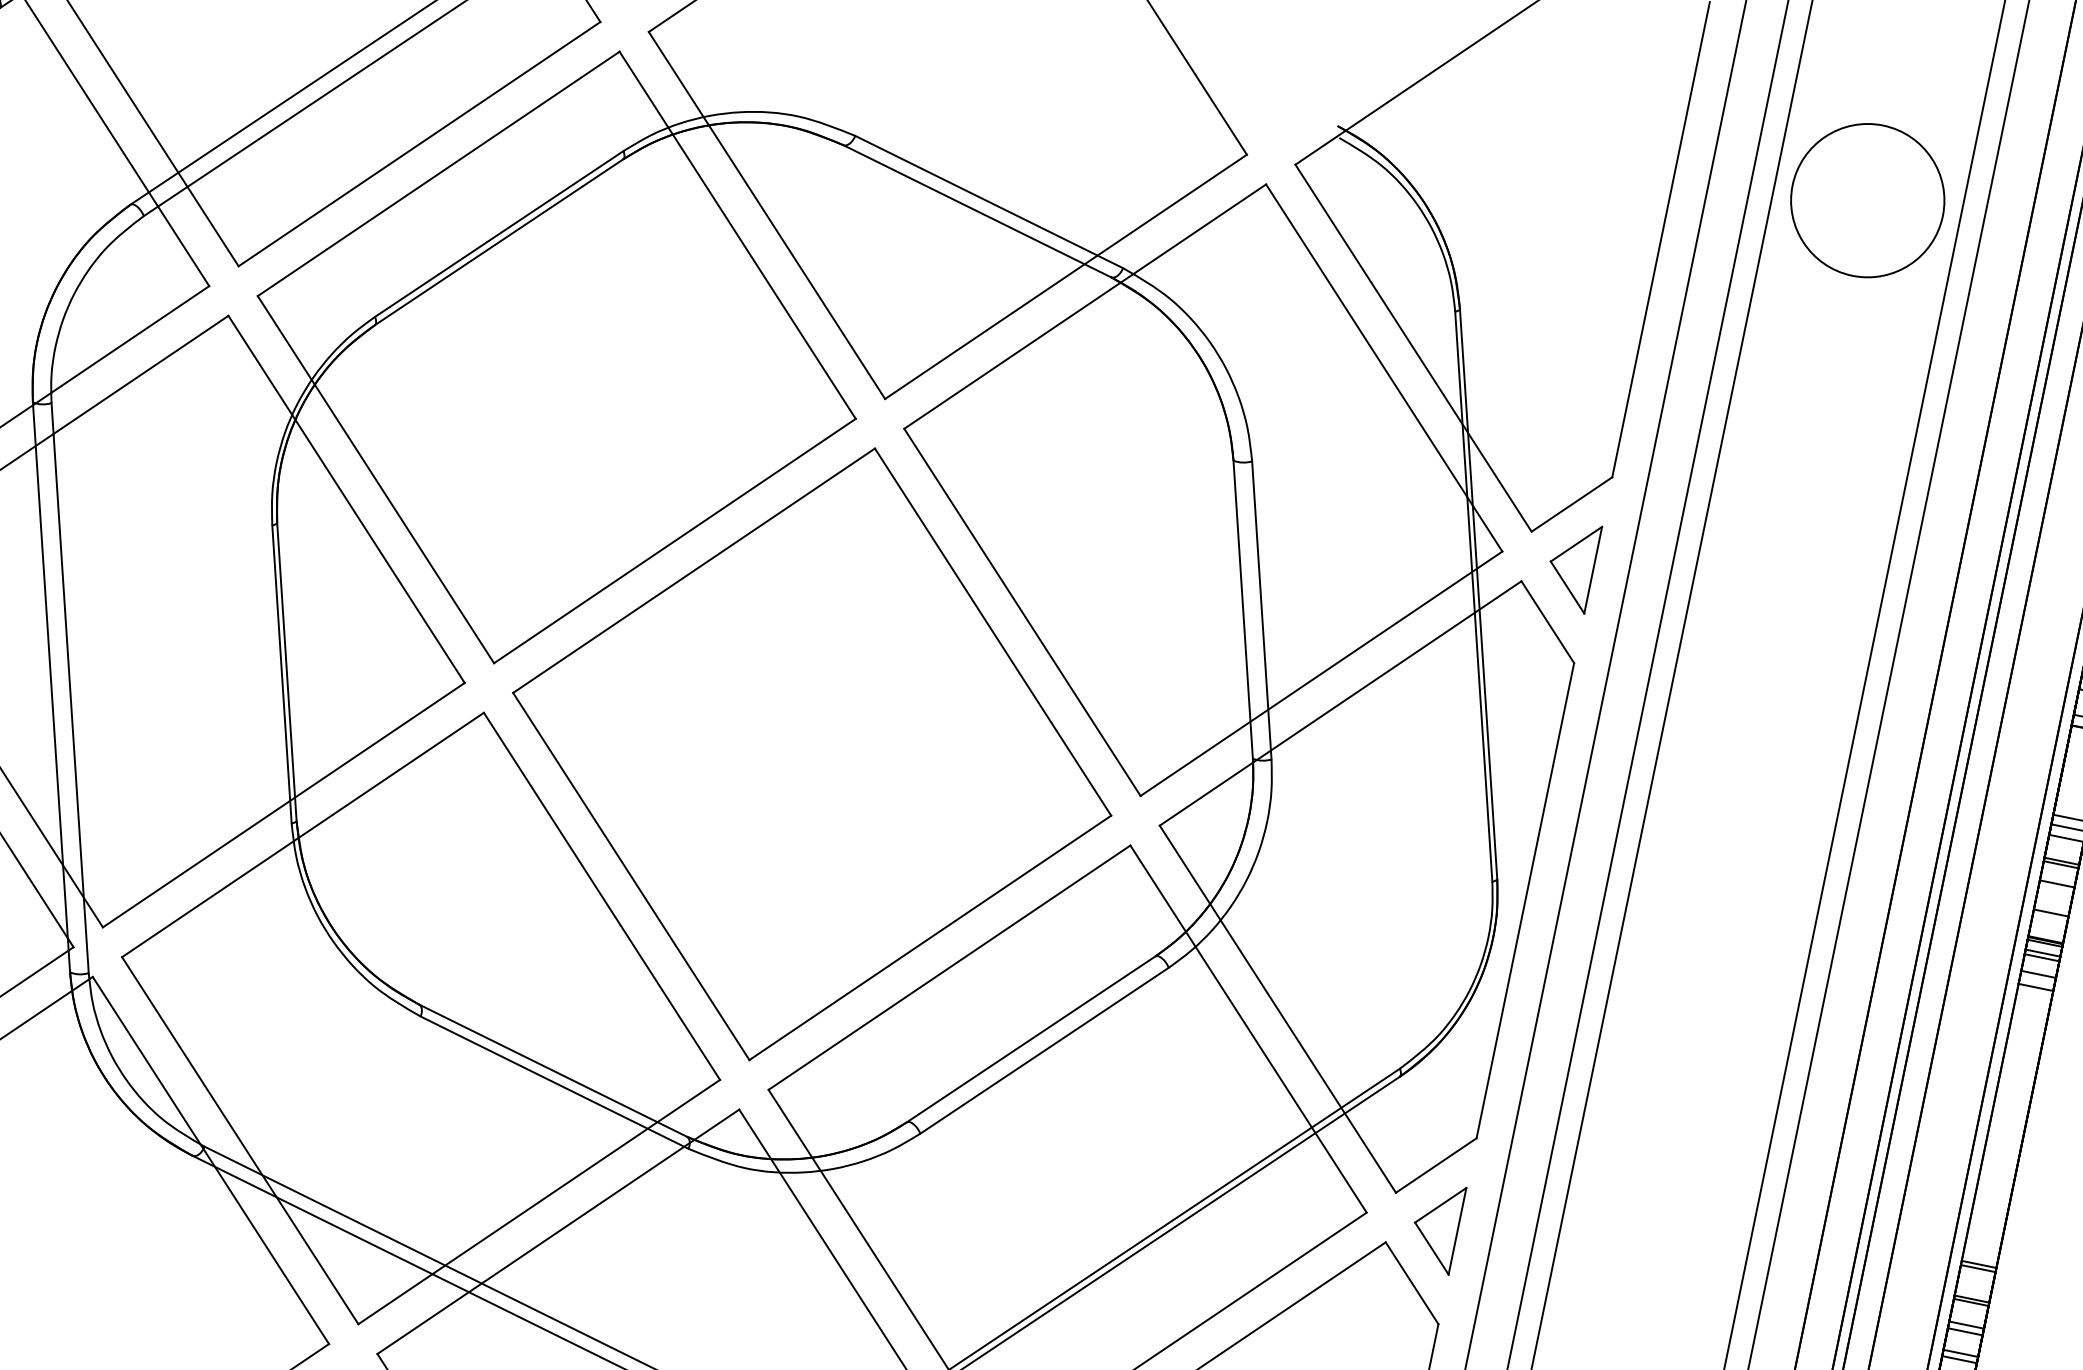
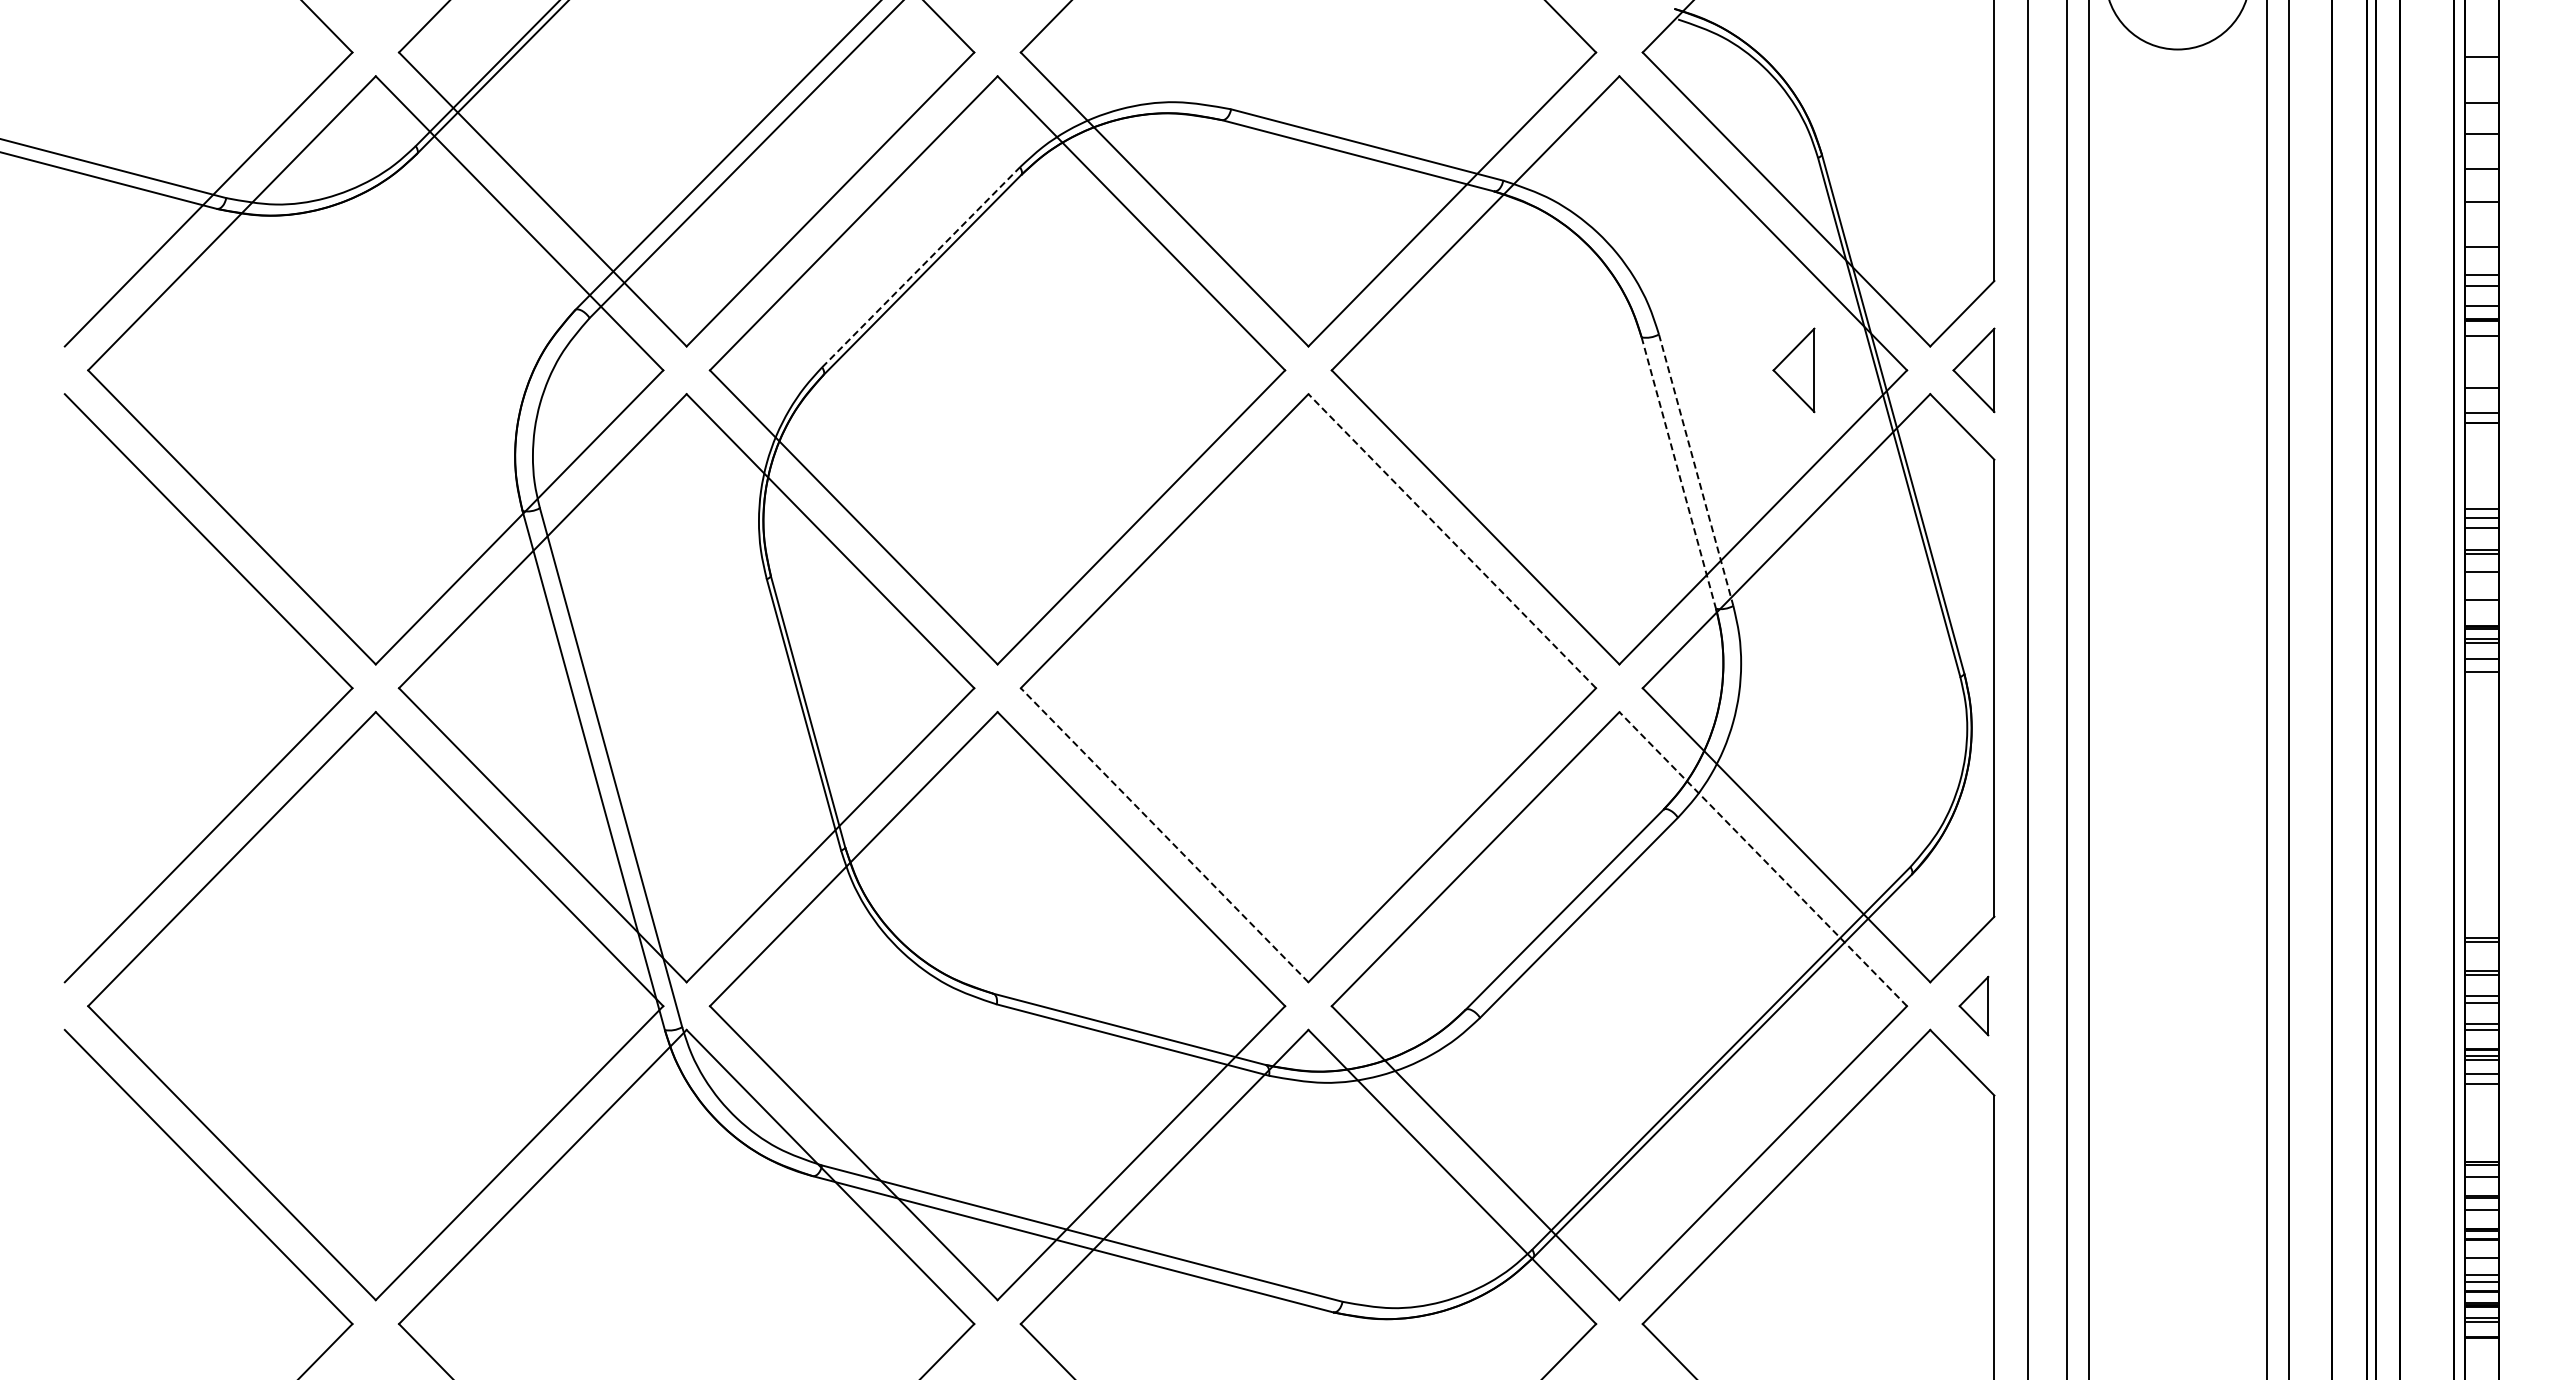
line: (499, 234) -> (921, 267), solid -> dashed
part: (1384, 527) -> (1793, 370), added
line: (1242, 610) -> (1678, 473), solid -> dashed
line: (1262, 610) -> (1696, 470), solid -> dashed
line: (993, 632) -> (1452, 541), solid -> dashed
line: (631, 876) -> (1164, 835), solid -> dashed
line: (1248, 1029) -> (1763, 859), solid -> dashed
part: (1435, 1226) -> (1973, 1005), size x0.7

